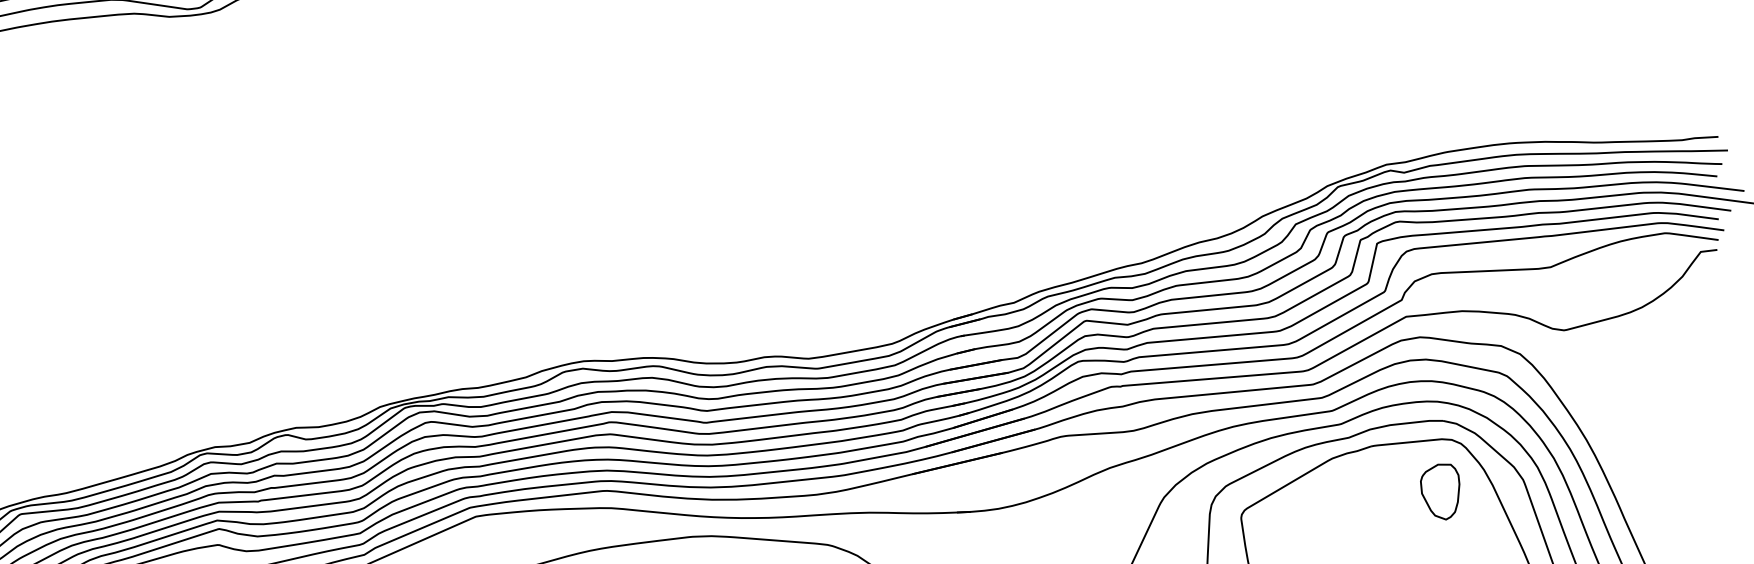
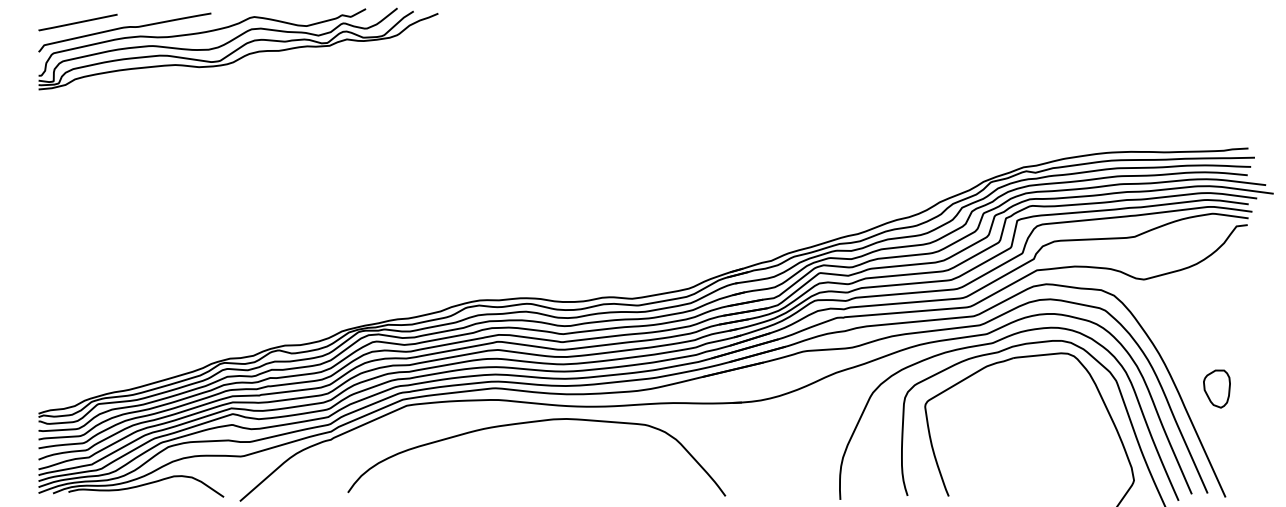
part: (1439, 491) -> (1216, 388), moved

